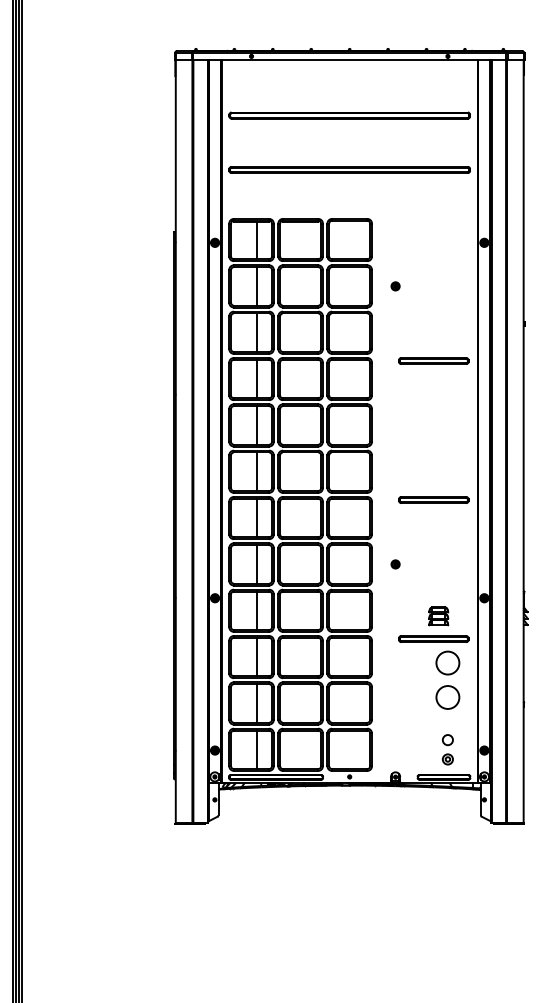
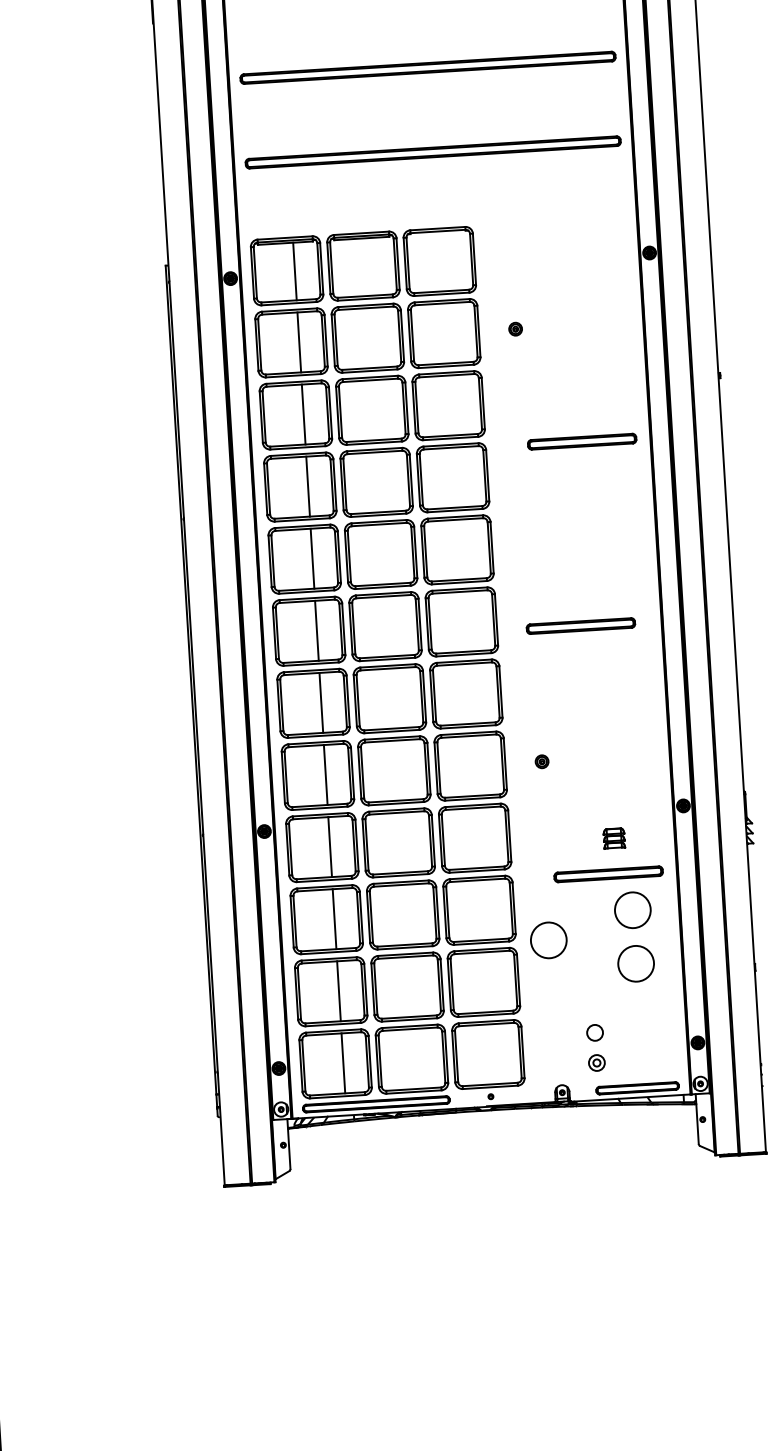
part: (433, 499) -> (580, 625), moved
part: (438, 616) -> (613, 838), size x0.7
circle: (392, 678) -> (548, 939), added
part: (447, 749) -> (595, 1047), moved

